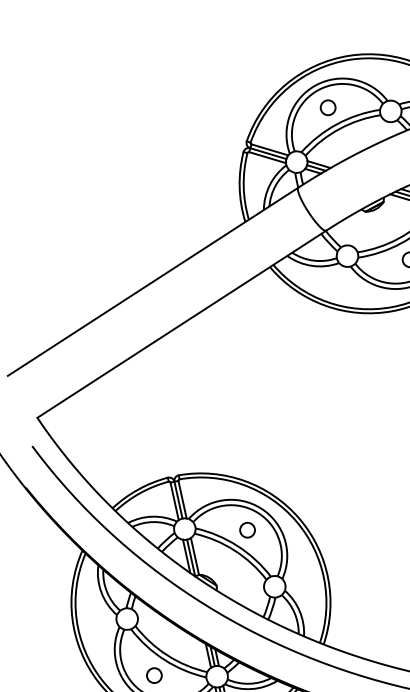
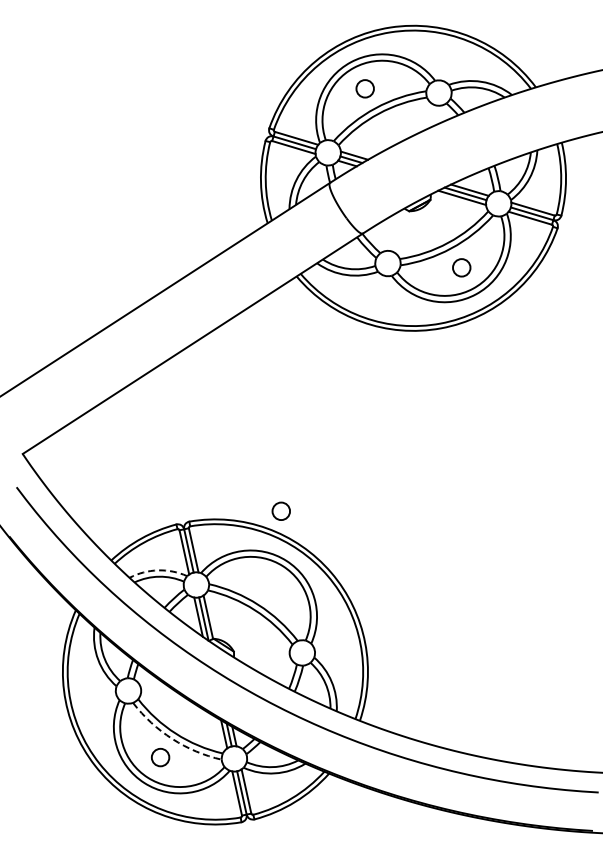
arc: (152, 516) -> (158, 570), solid -> dashed
circle: (246, 529) -> (280, 510), moved
arc: (164, 660) -> (172, 739), solid -> dashed

